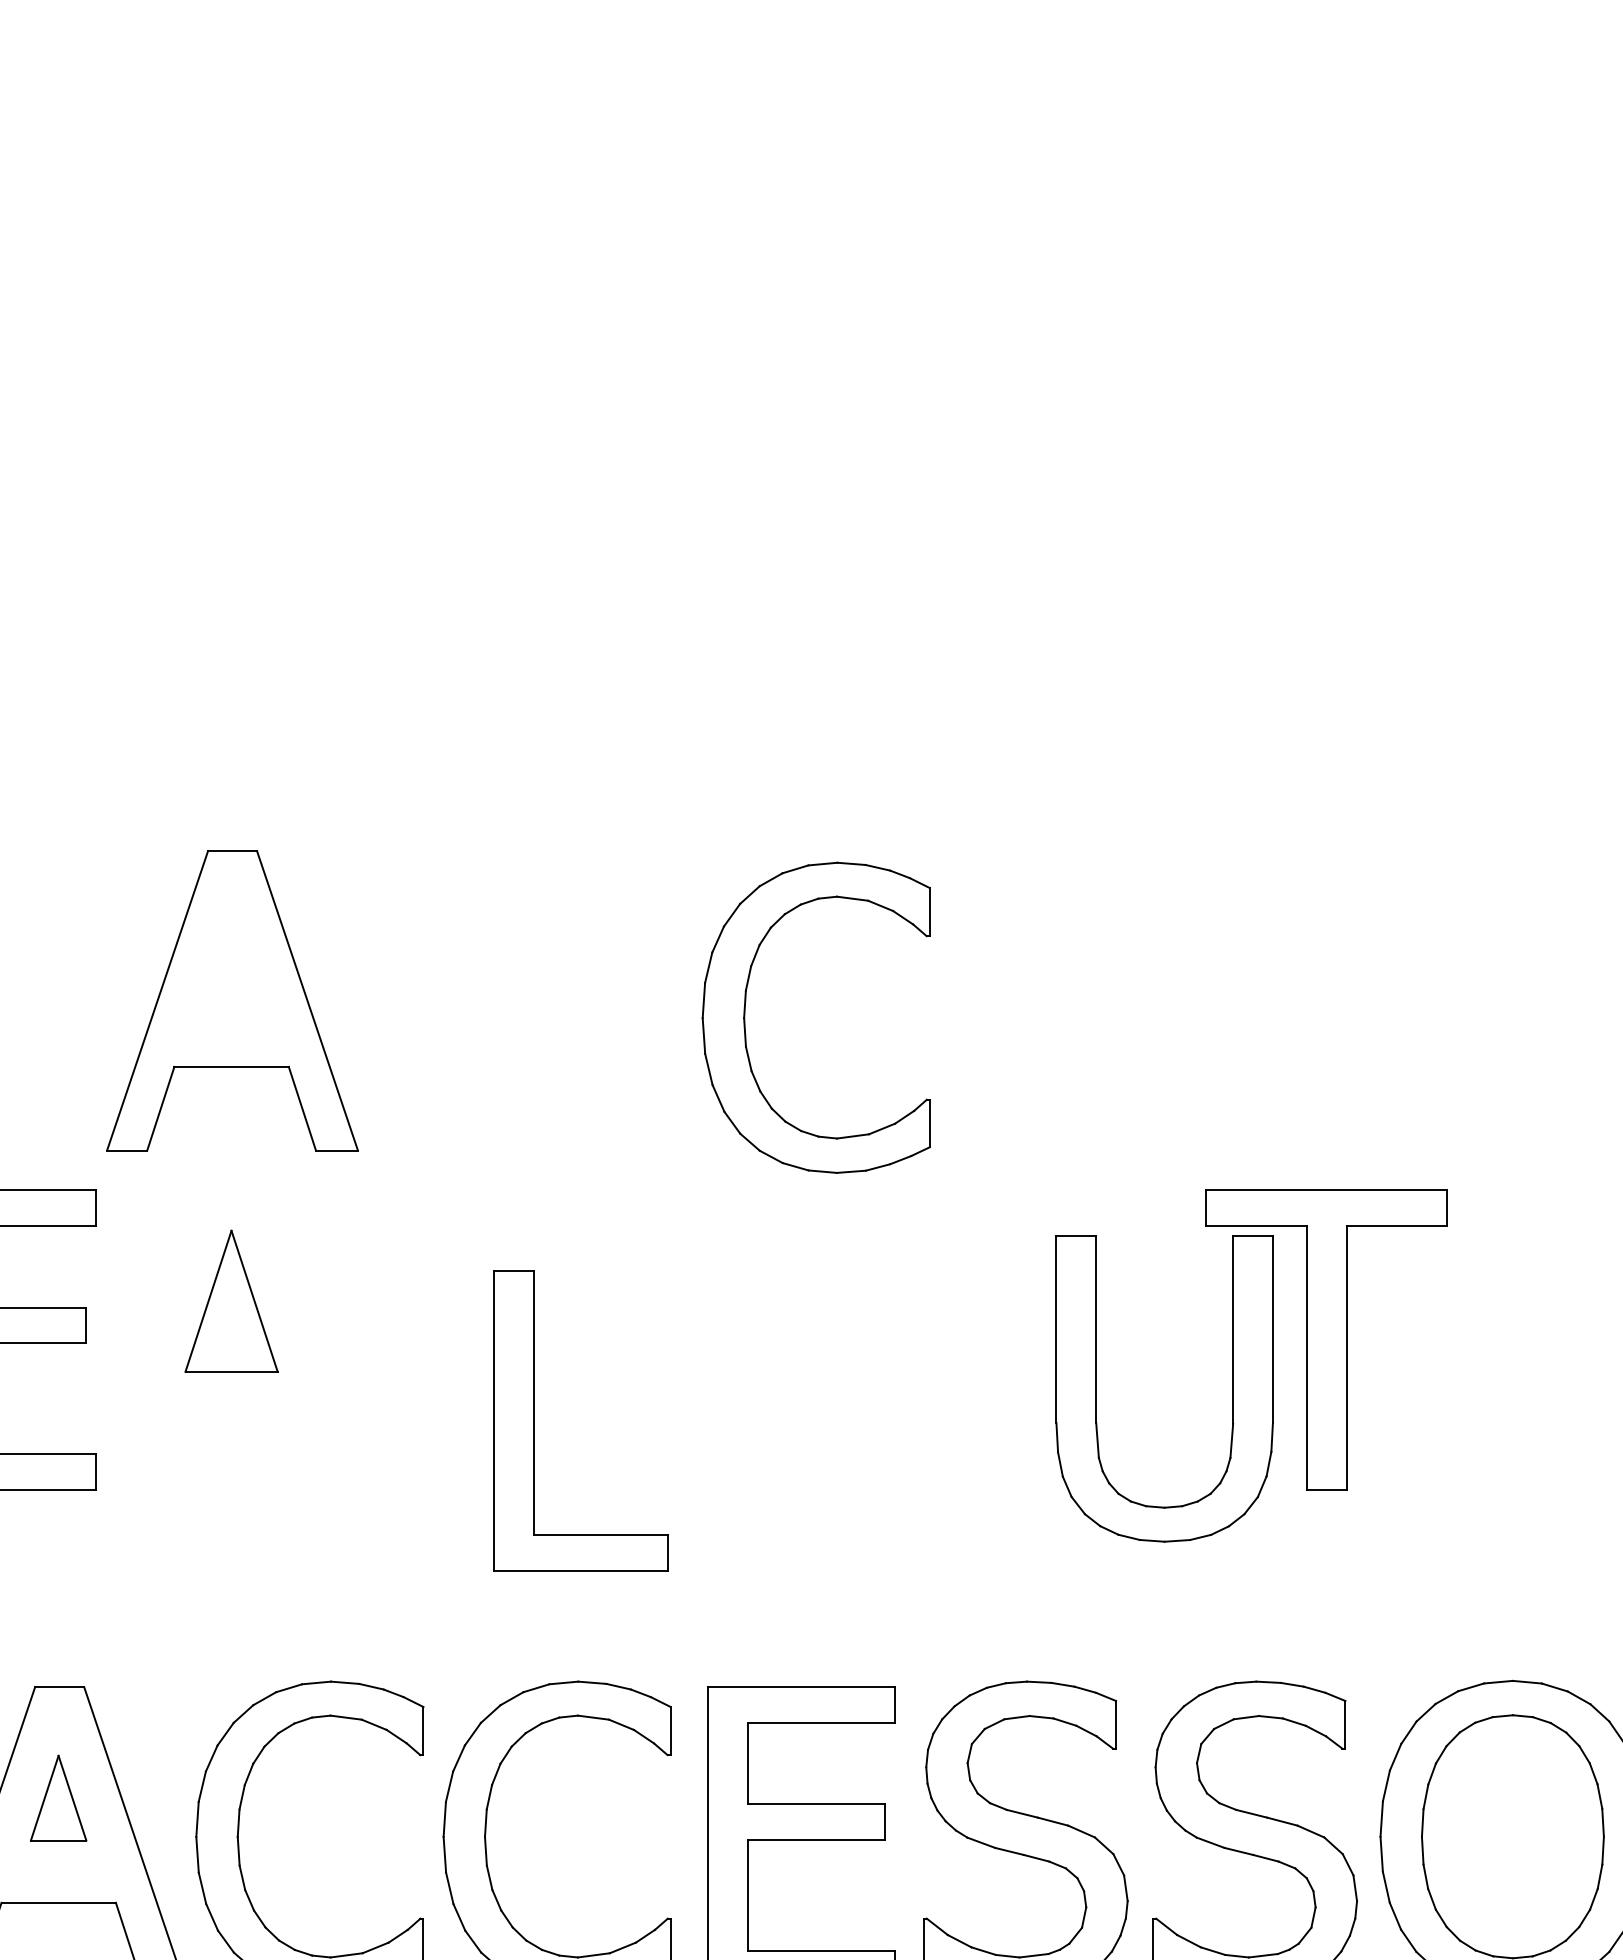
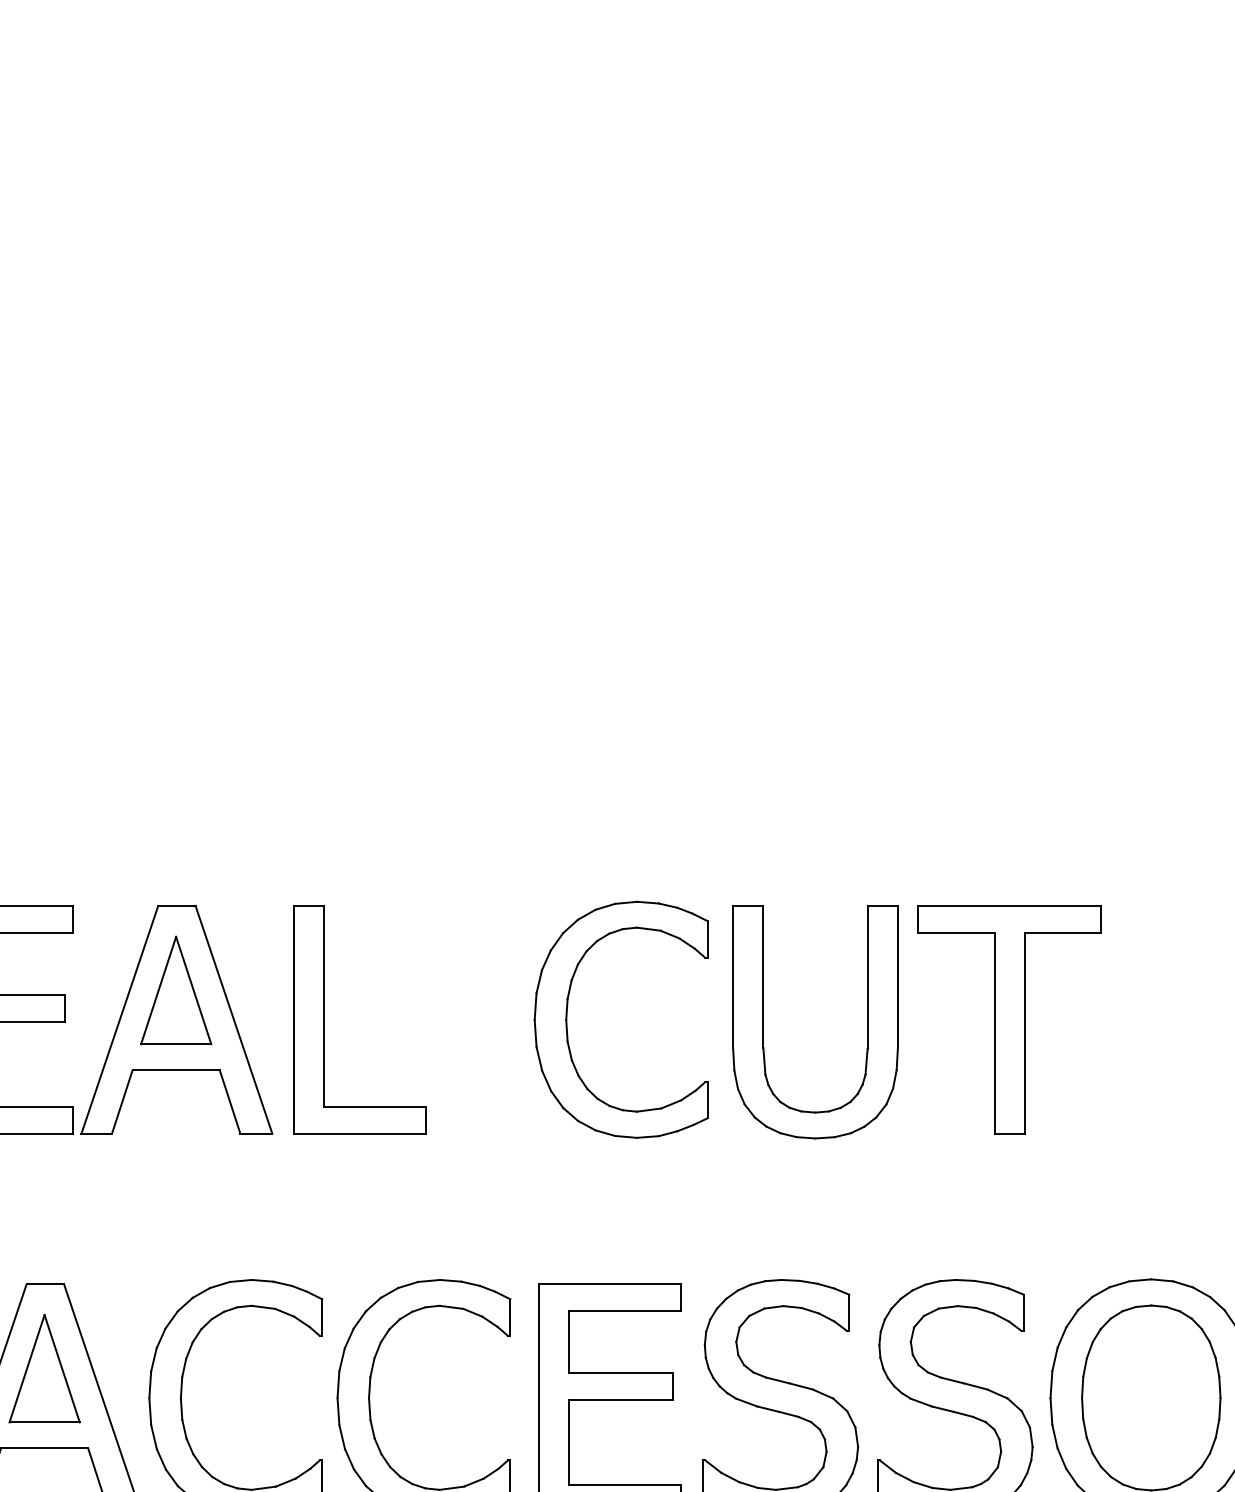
part: (232, 1000) -> (176, 1019), moved
part: (745, 1017) -> (567, 1019), moved
part: (1096, 1388) -> (763, 1021), moved
part: (534, 1420) -> (324, 1019), moved
part: (58, 1797) -> (44, 1368), size x1.67

